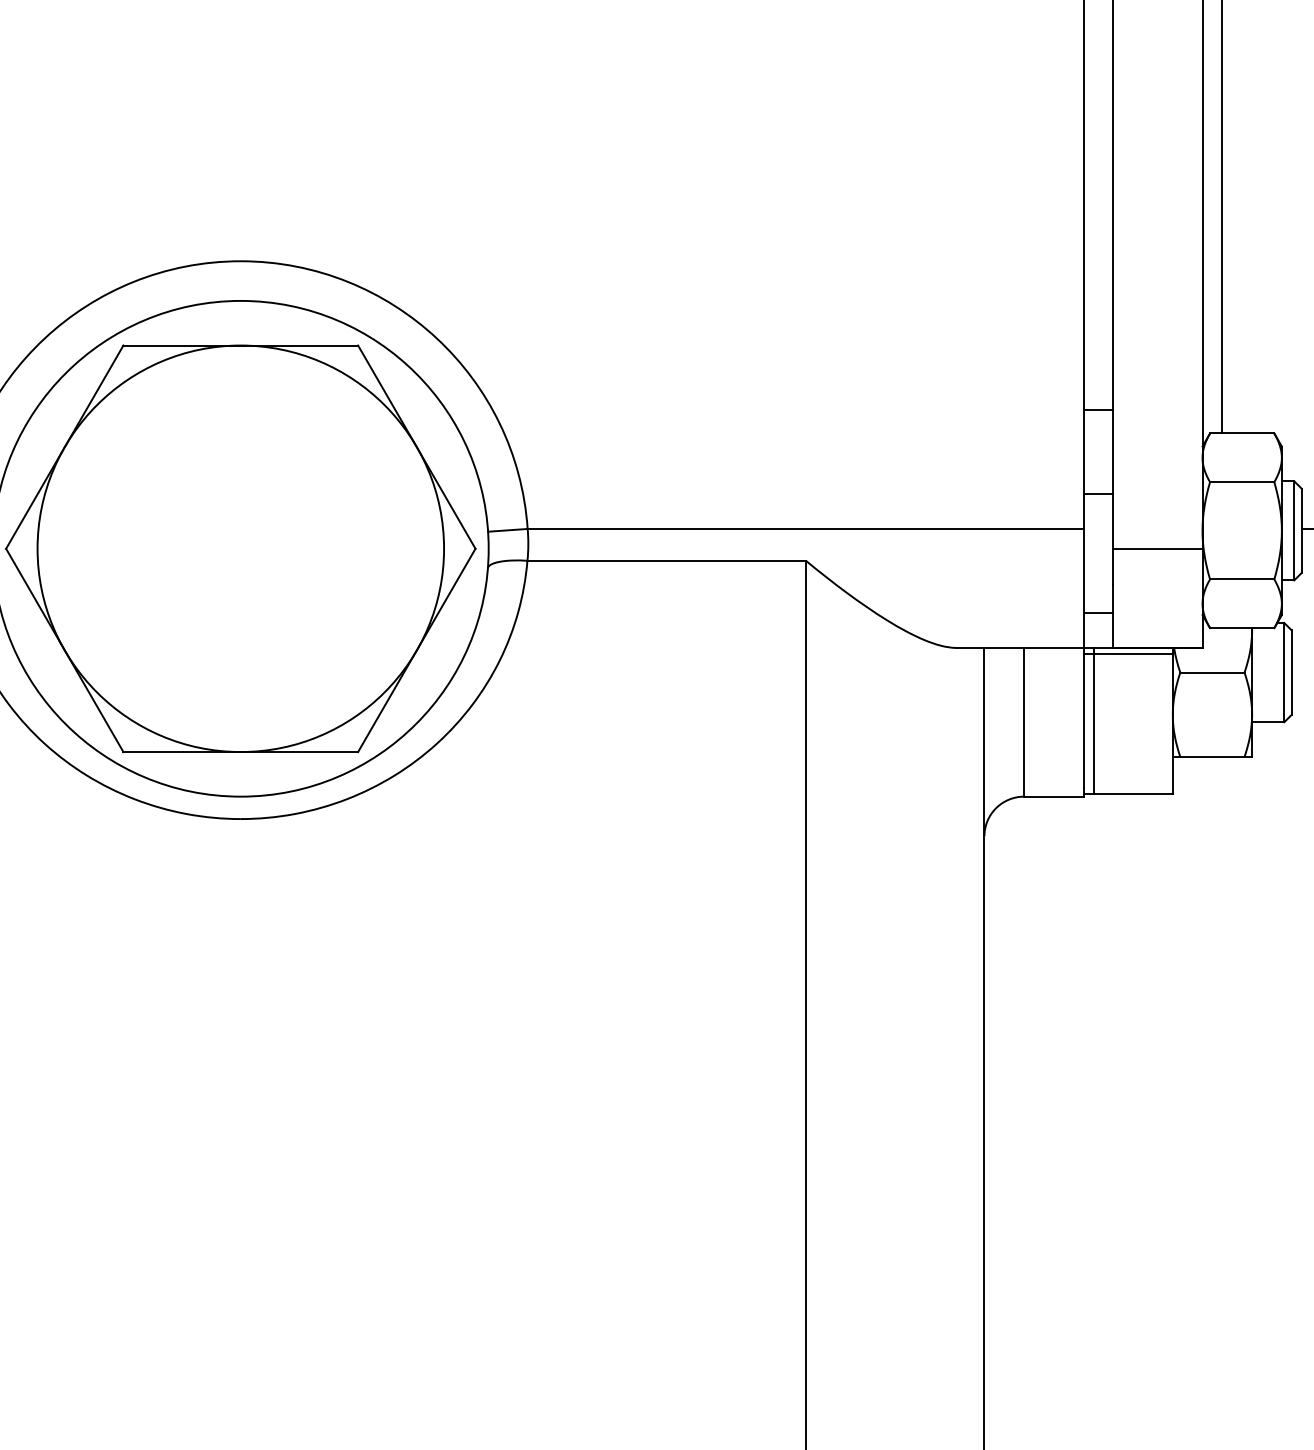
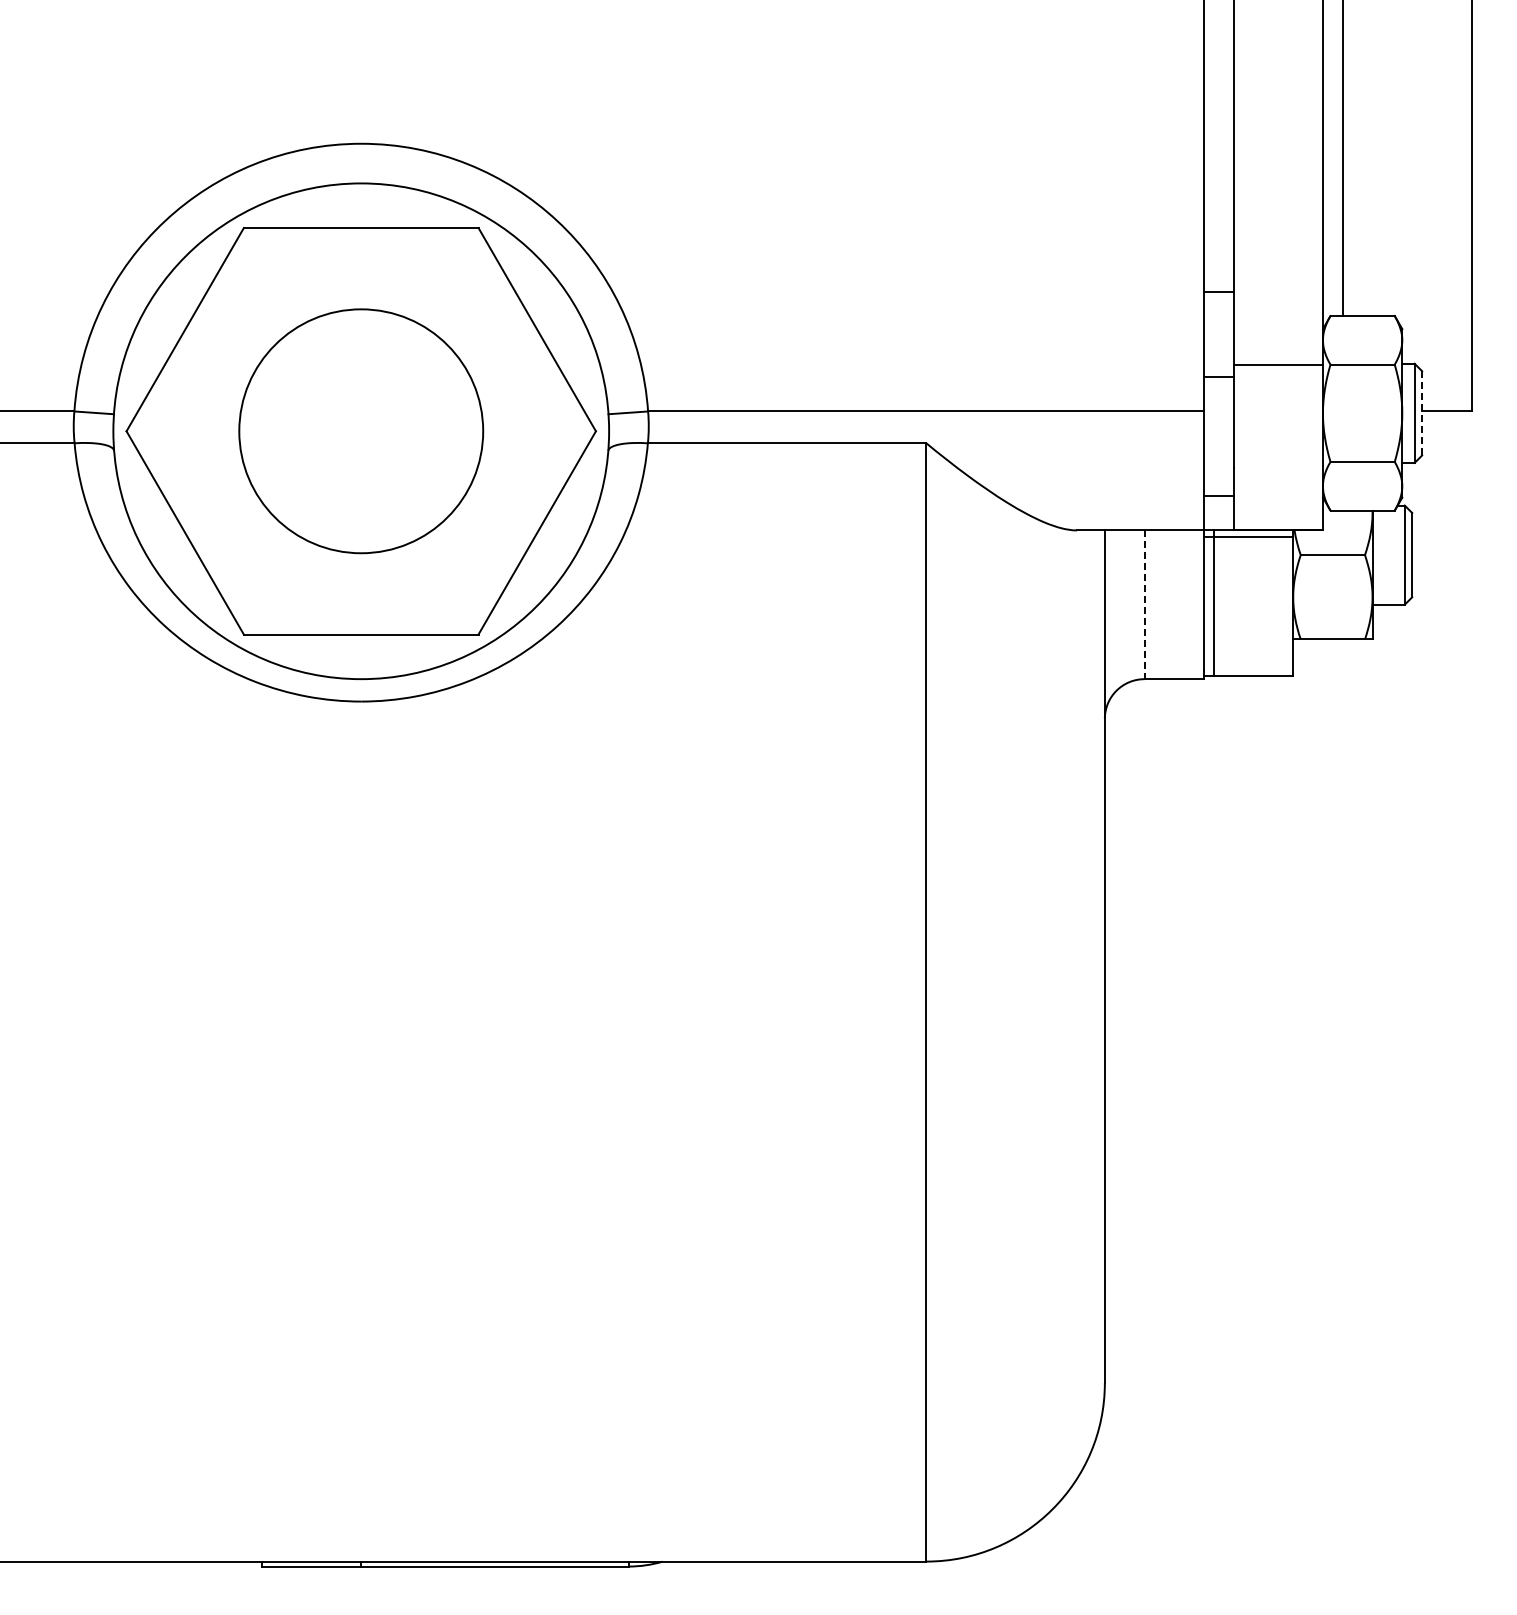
line: (1302, 530) -> (1422, 413), solid -> dashed
circle: (241, 548) -> (361, 431), size x0.6
line: (1157, 548) -> (1277, 365), moved
line: (1024, 722) -> (1144, 605), solid -> dashed

